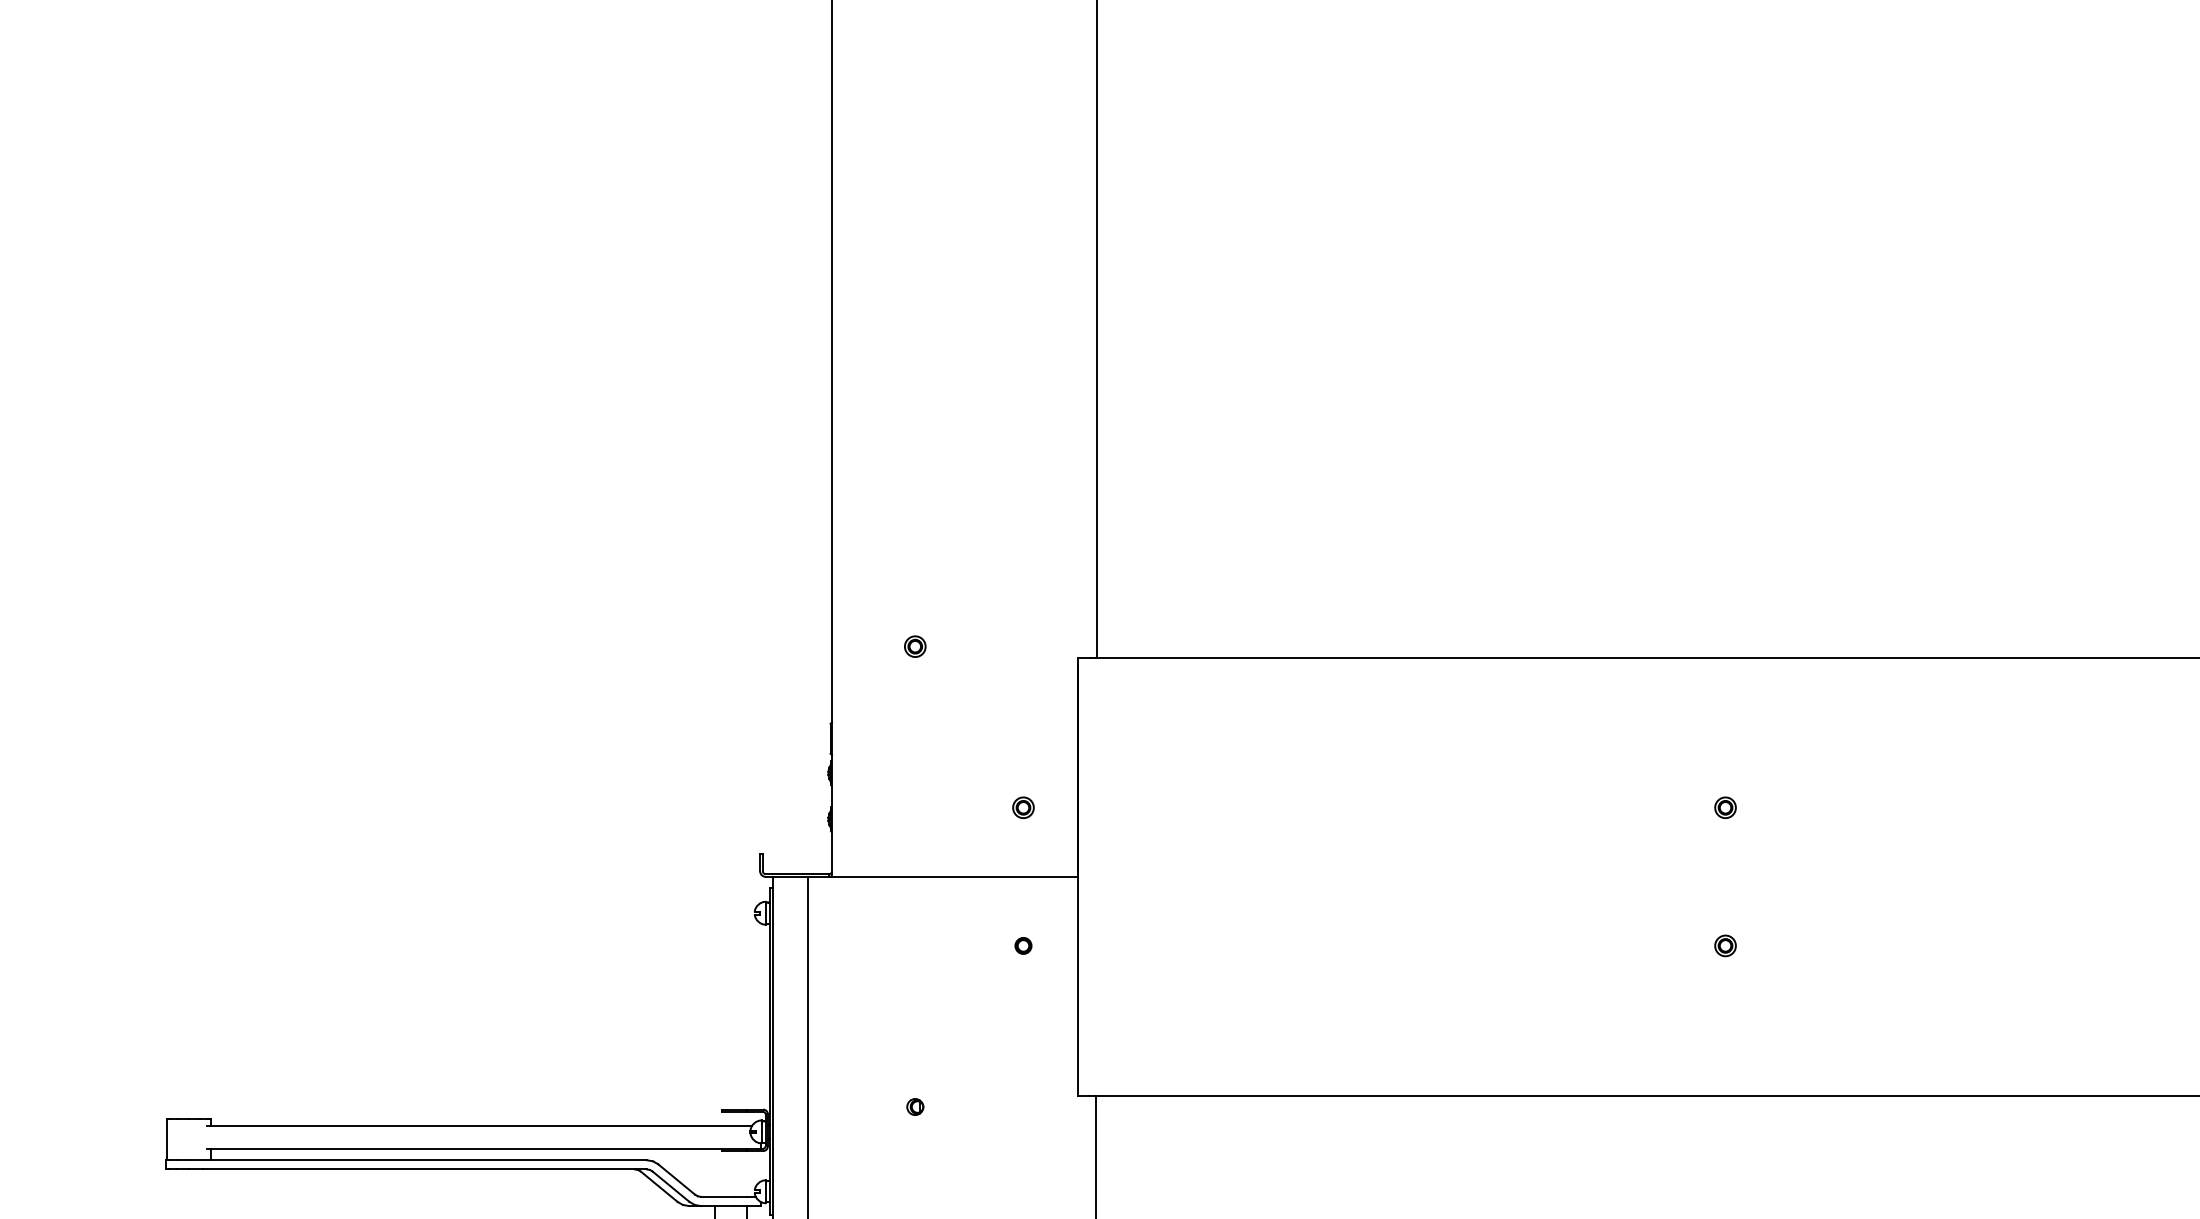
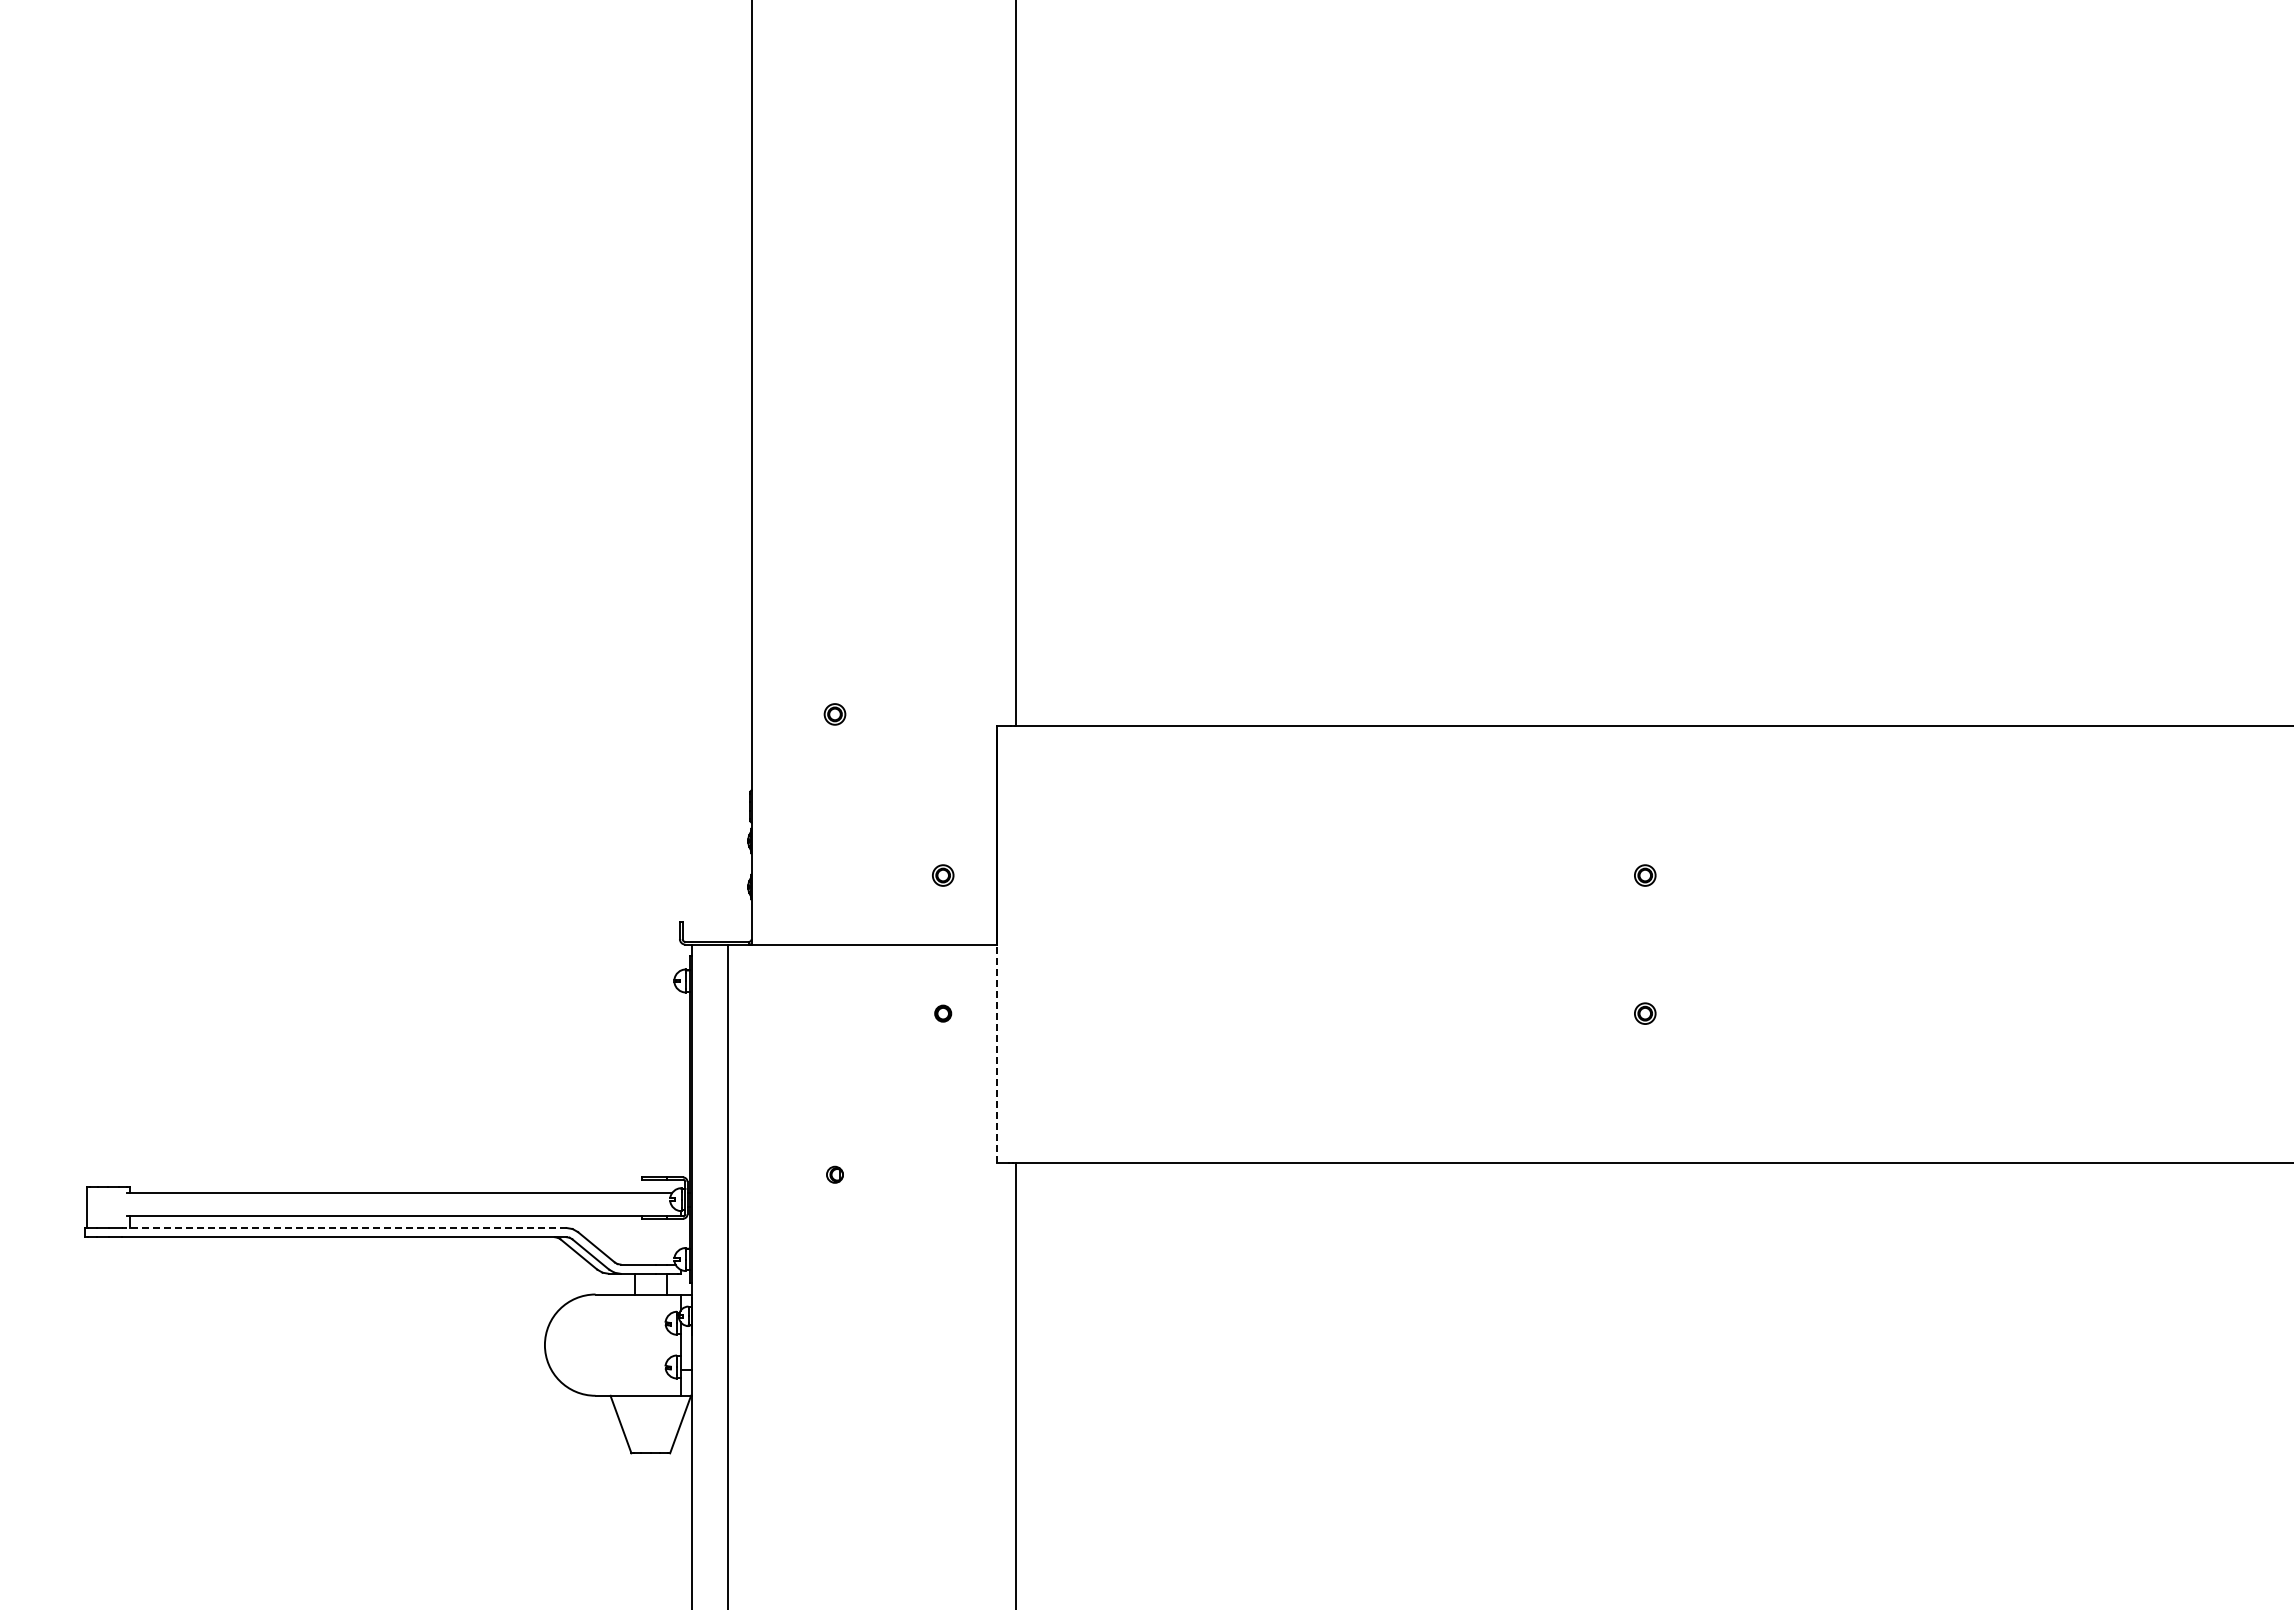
line: (1077, 985) -> (997, 1053), solid -> dashed
line: (423, 1160) -> (343, 1228), solid -> dashed

